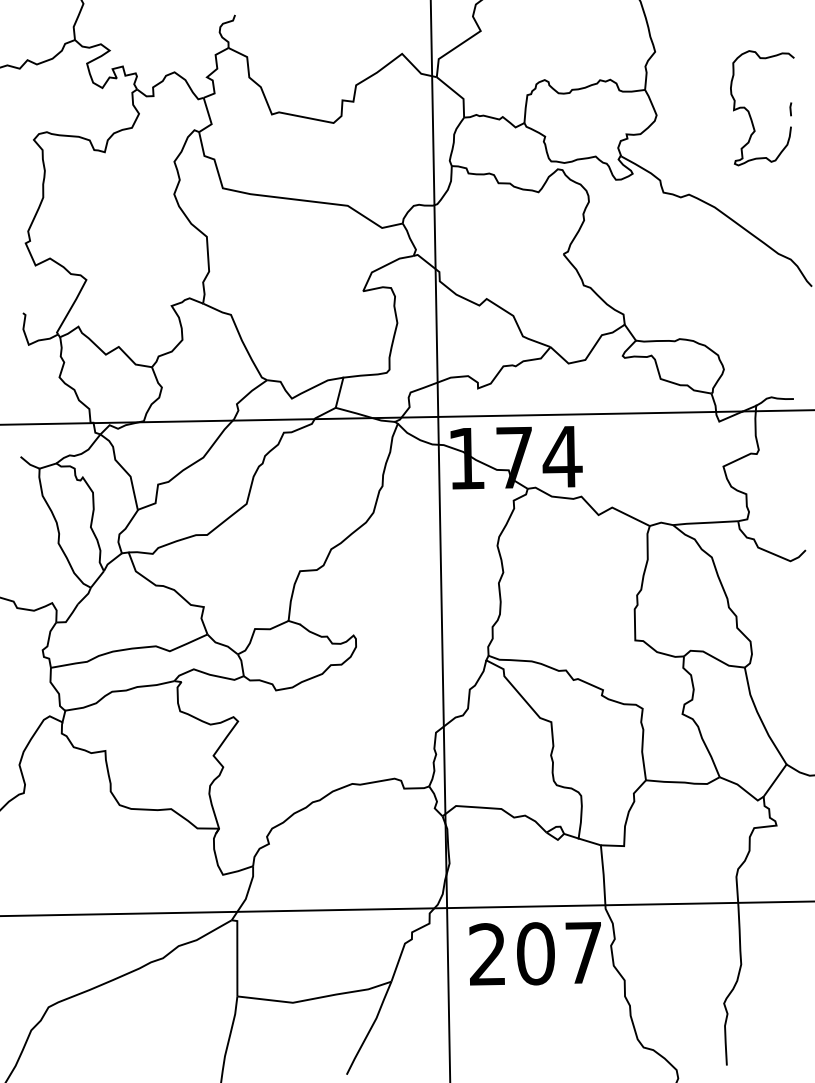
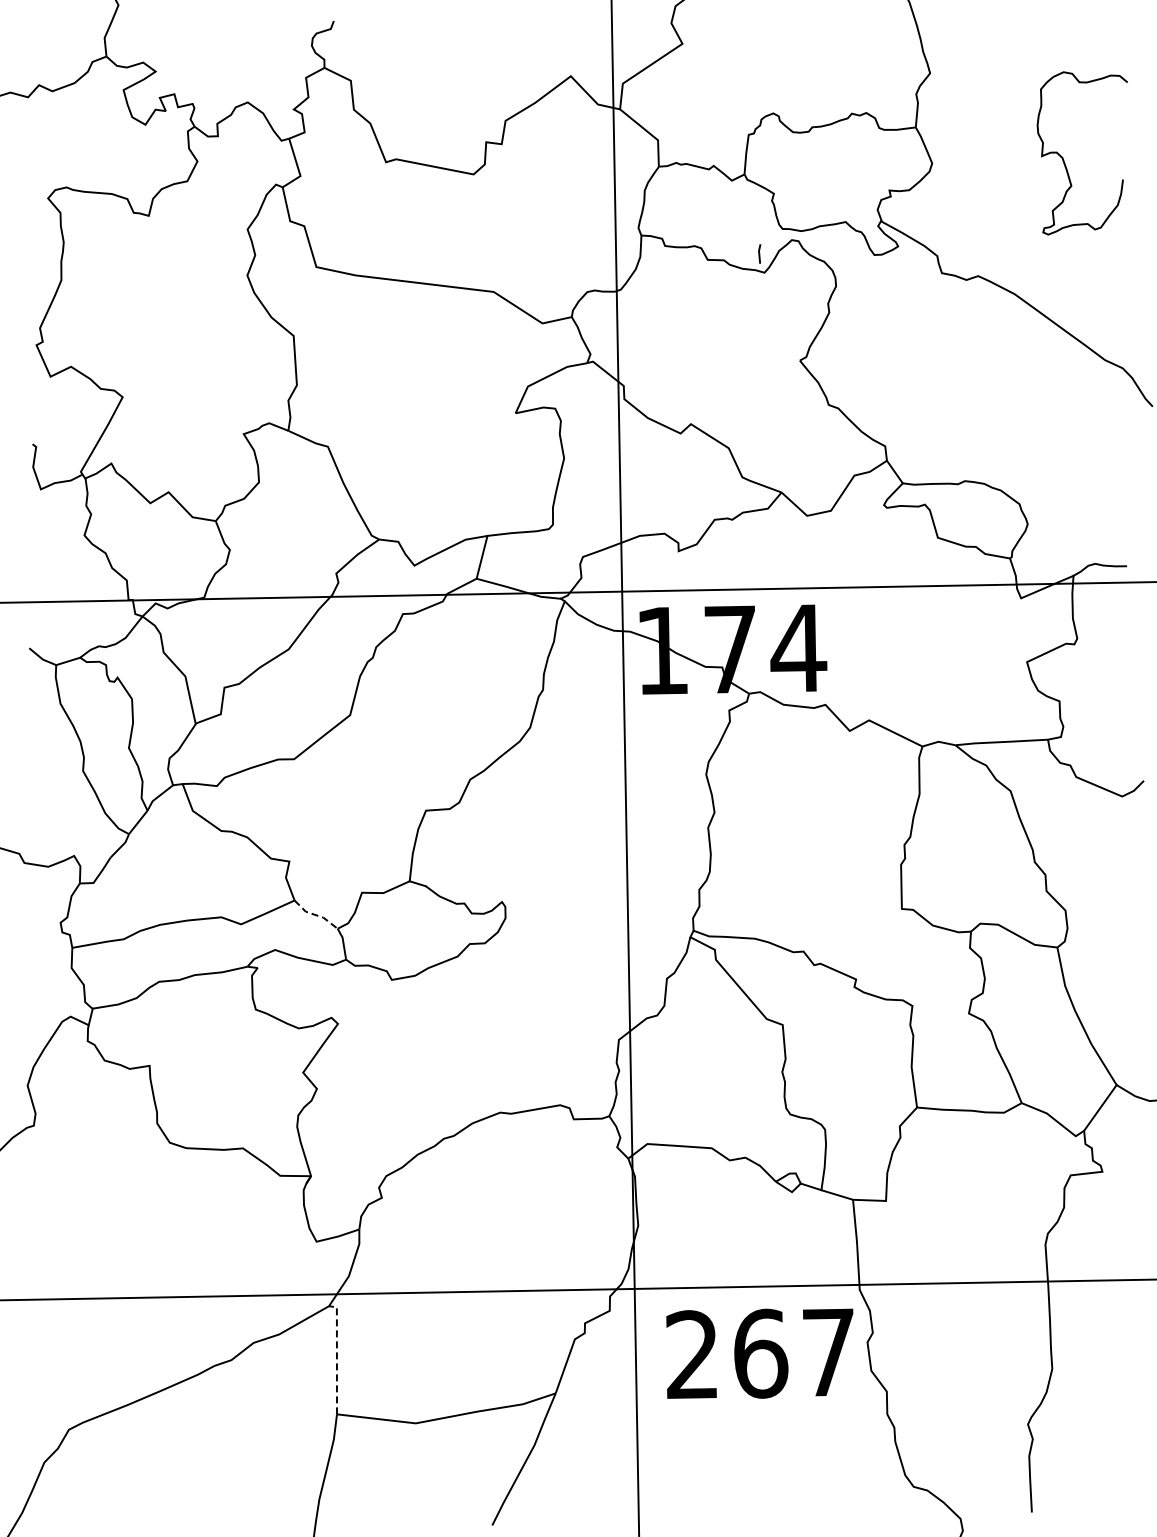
line: (790, 108) -> (759, 253), moved
line: (222, 645) -> (316, 915), solid -> dashed
text: (536, 953) -> (761, 1353), 207 -> 267
line: (237, 955) -> (336, 1356), solid -> dashed

